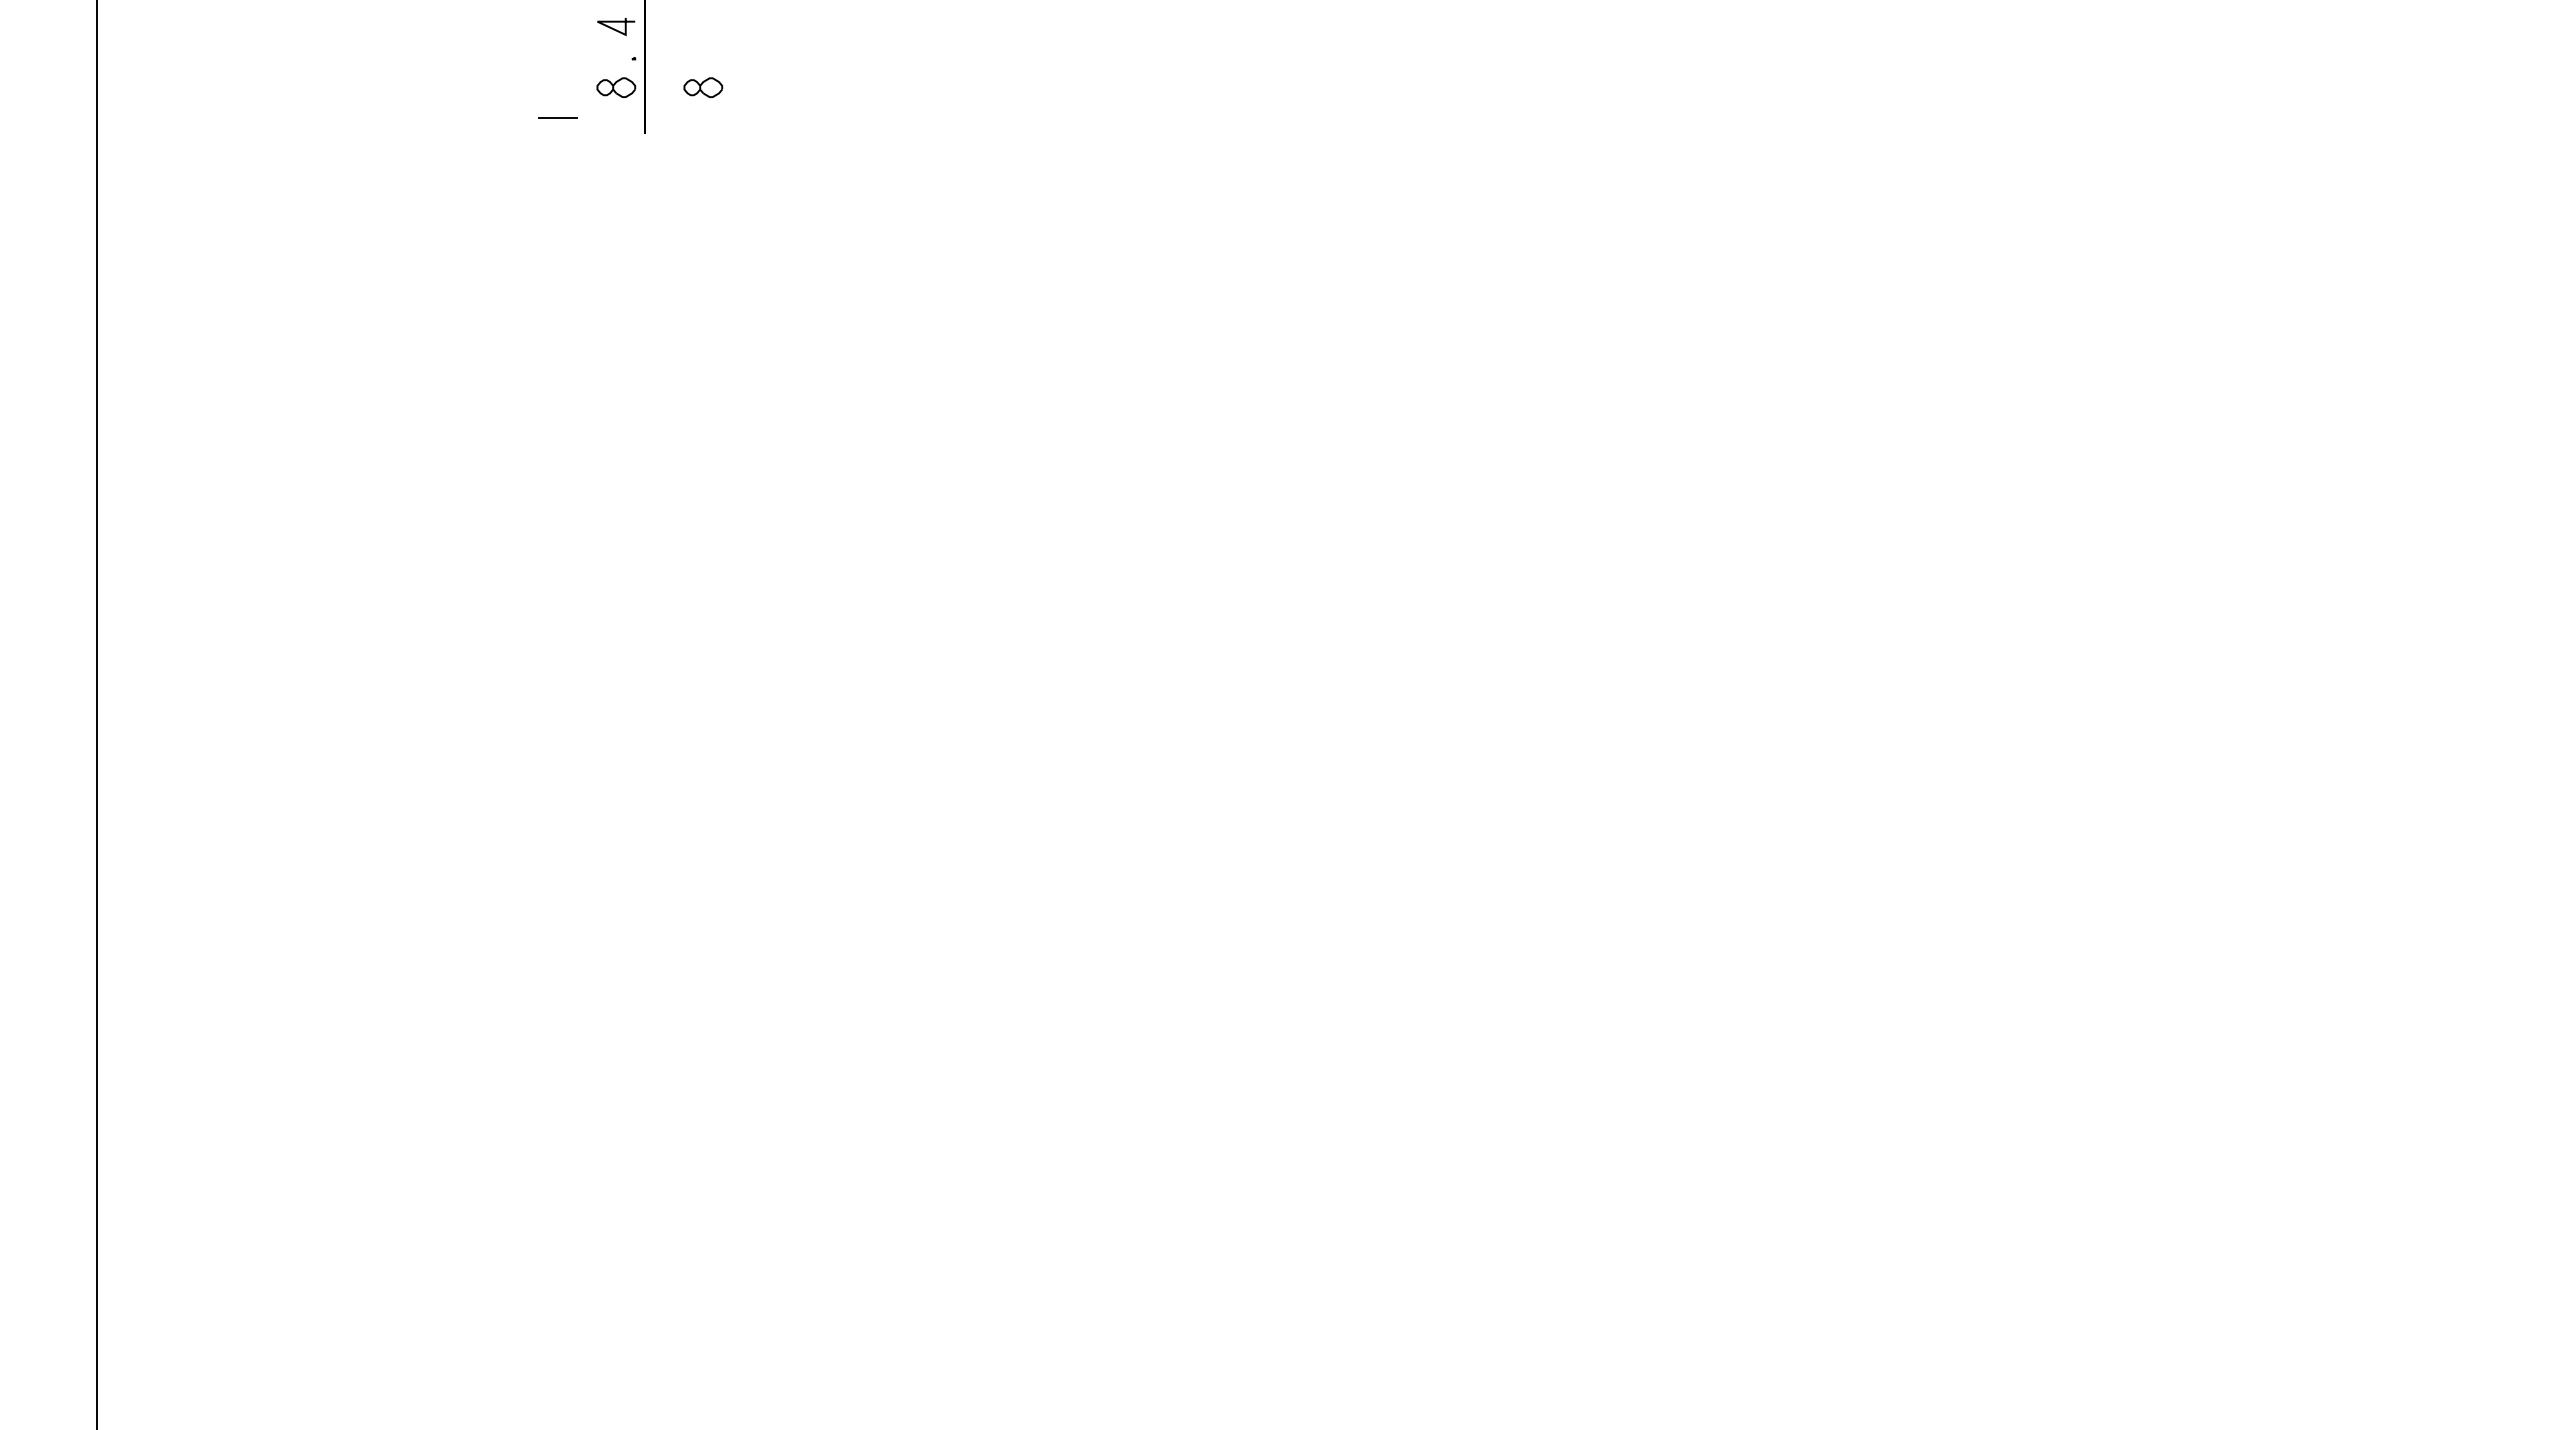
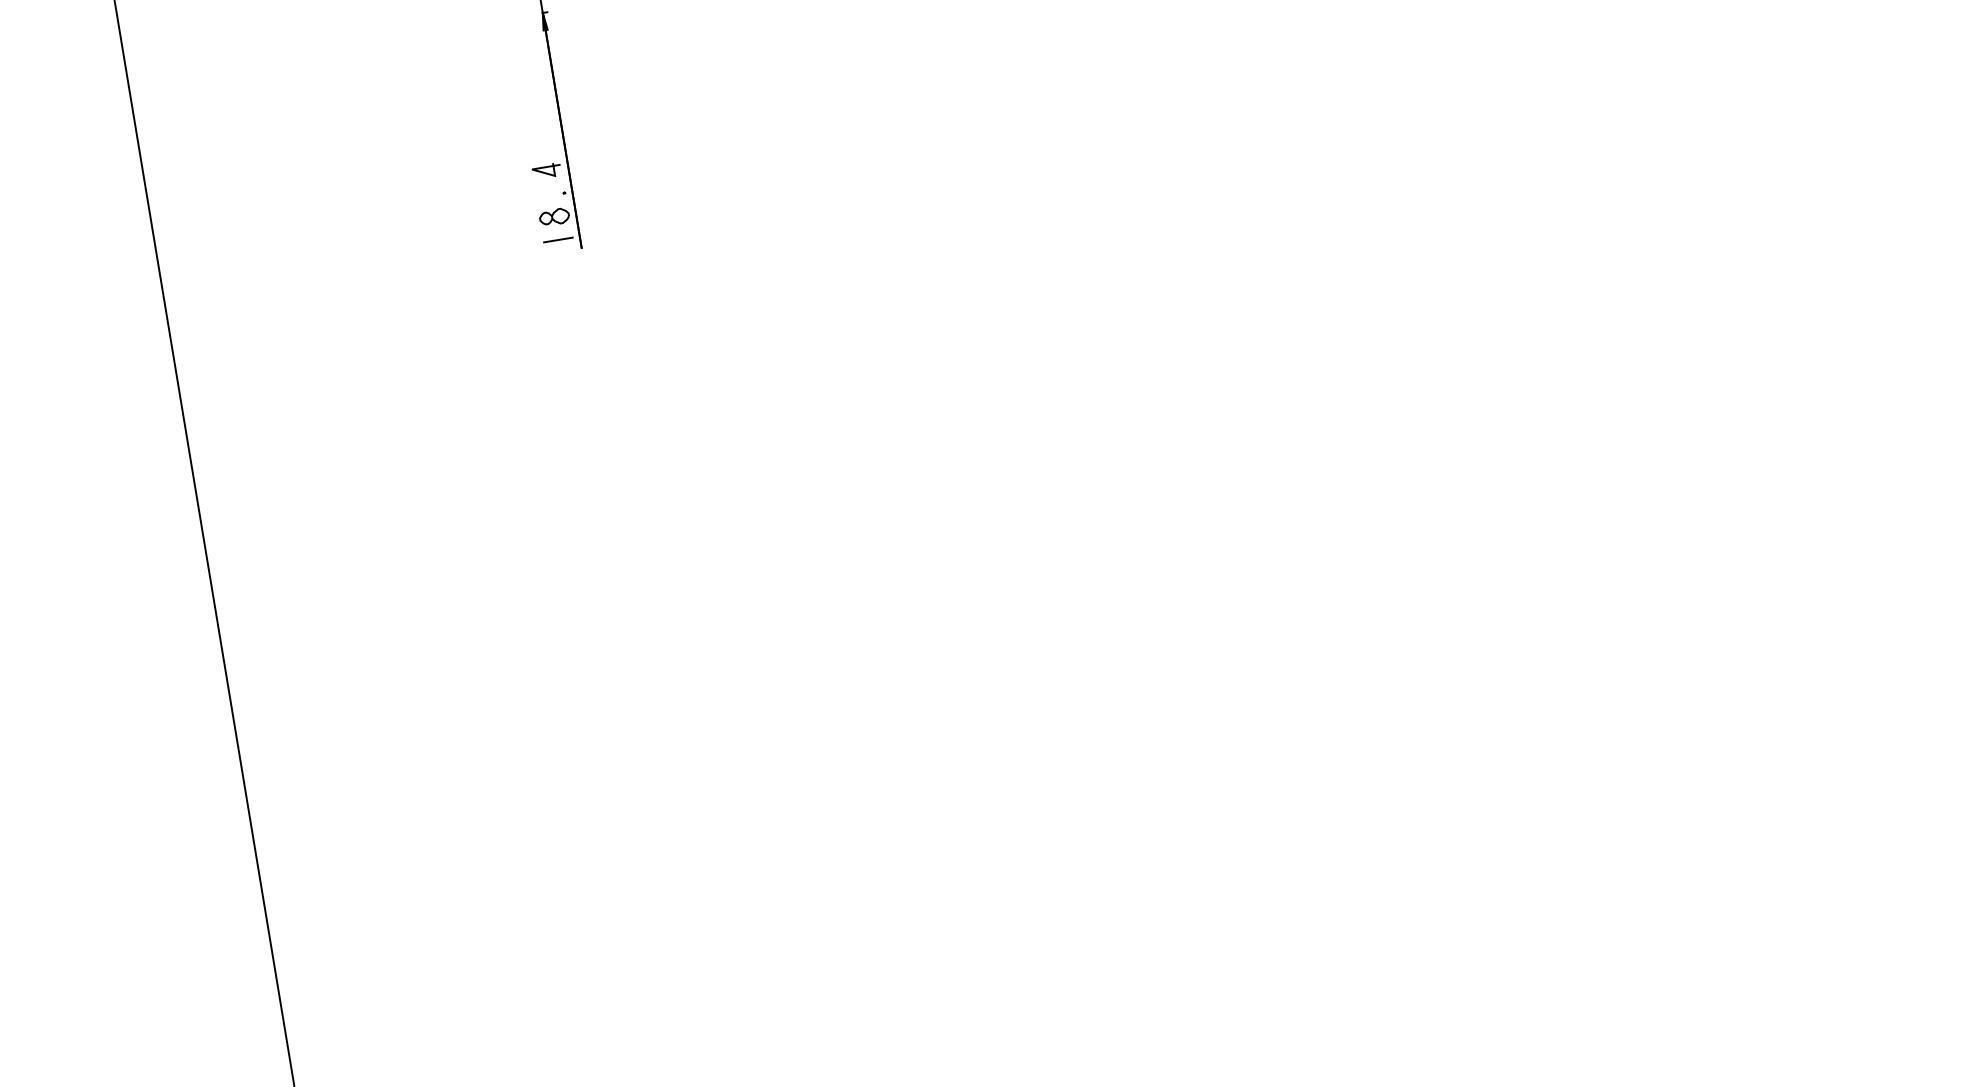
part: (703, 87) -> (620, 206), removed
line: (557, 117) -> (557, 239), moved

